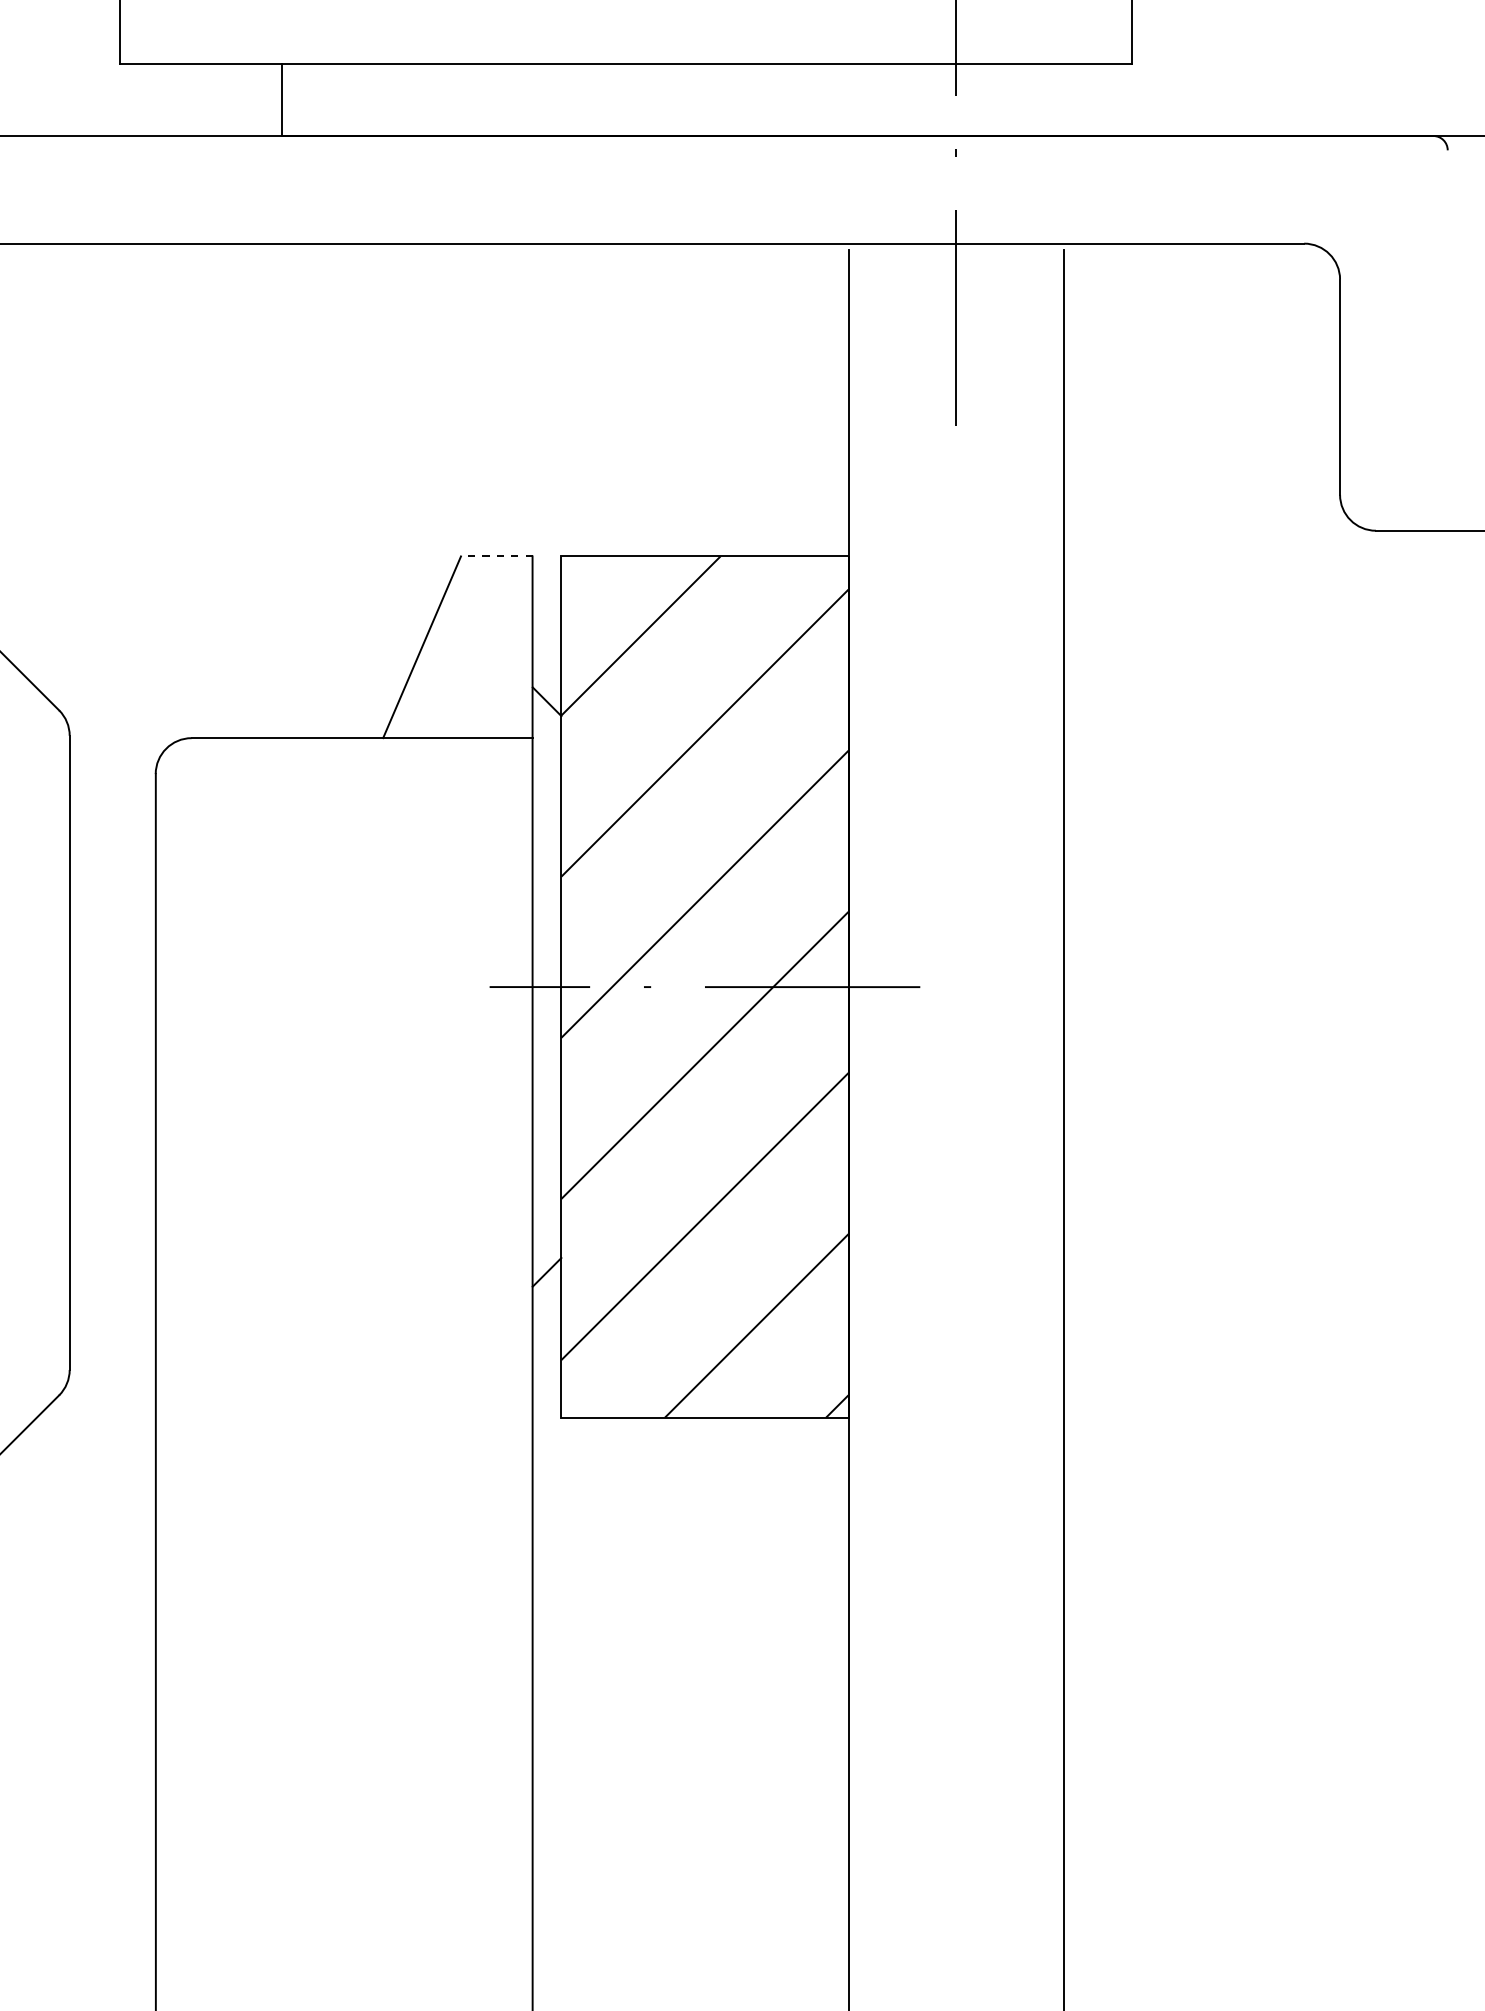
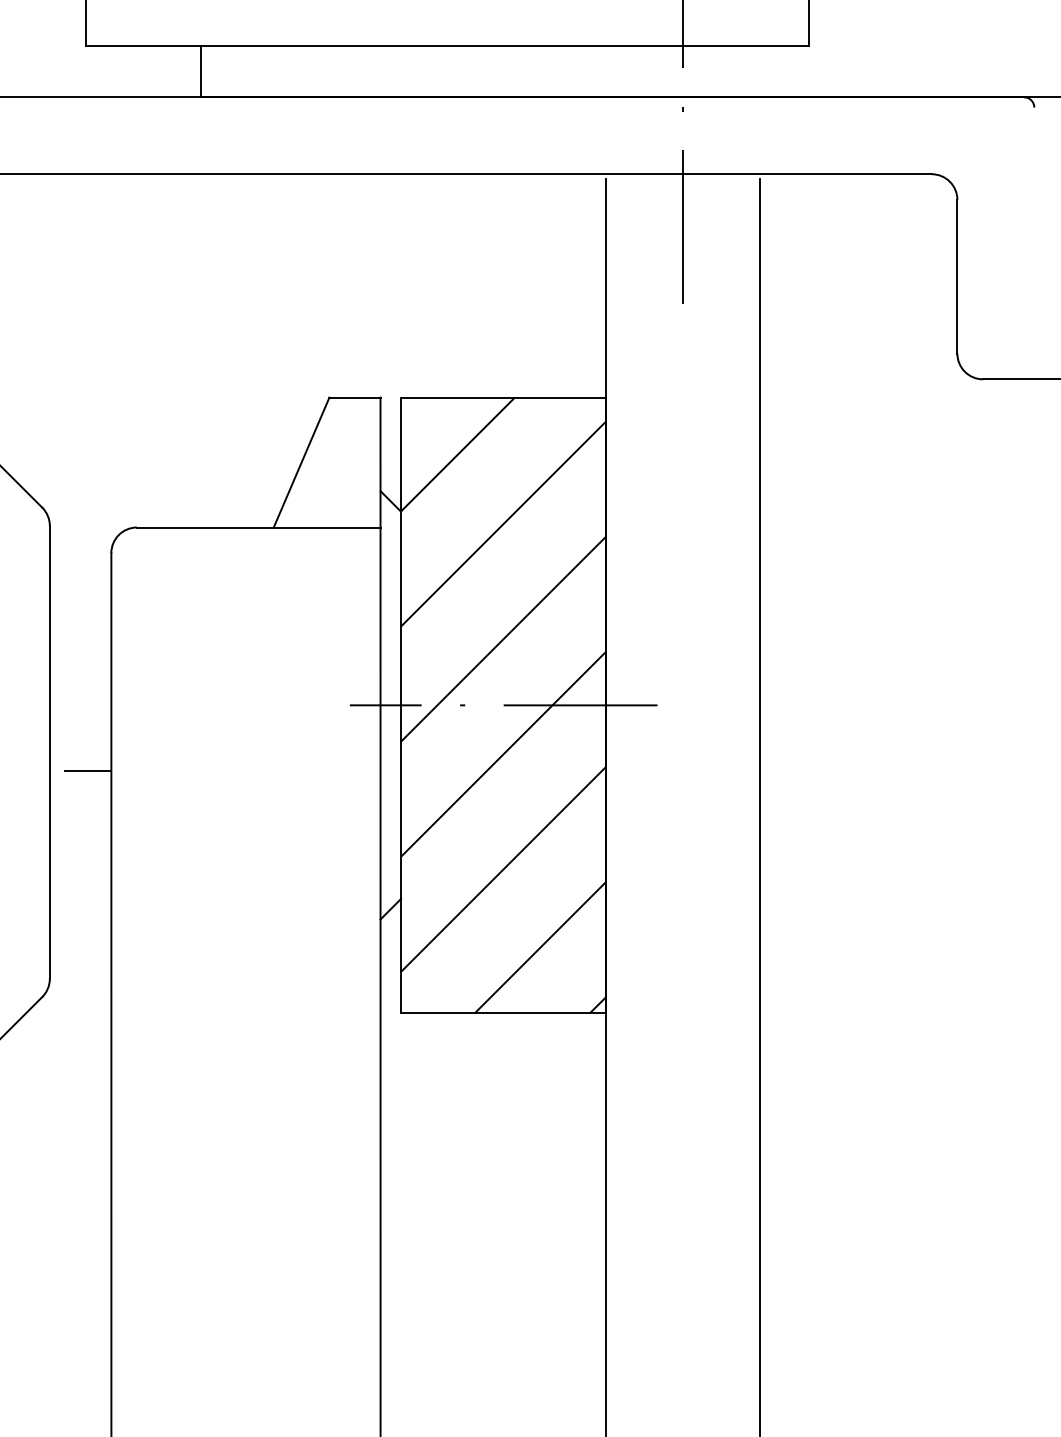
line: (496, 556) -> (354, 397), dashed -> solid
line: (123, 1079) -> (88, 771), added

